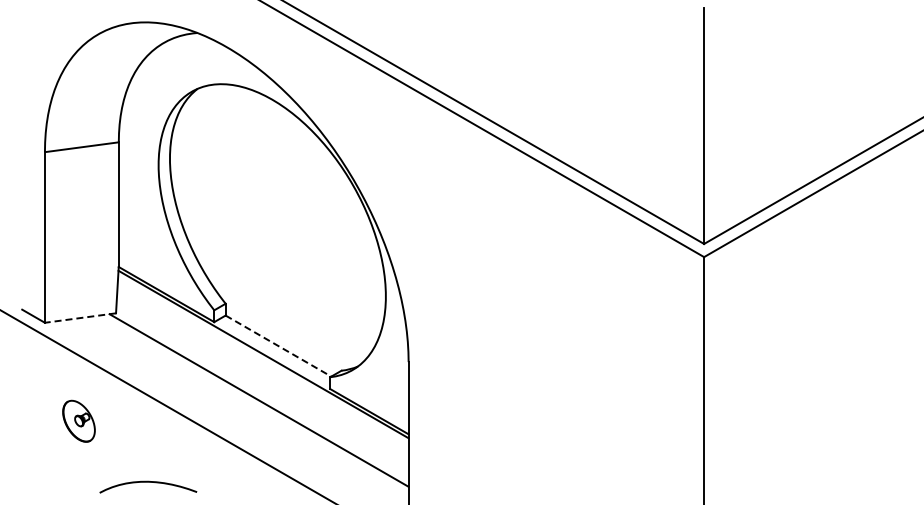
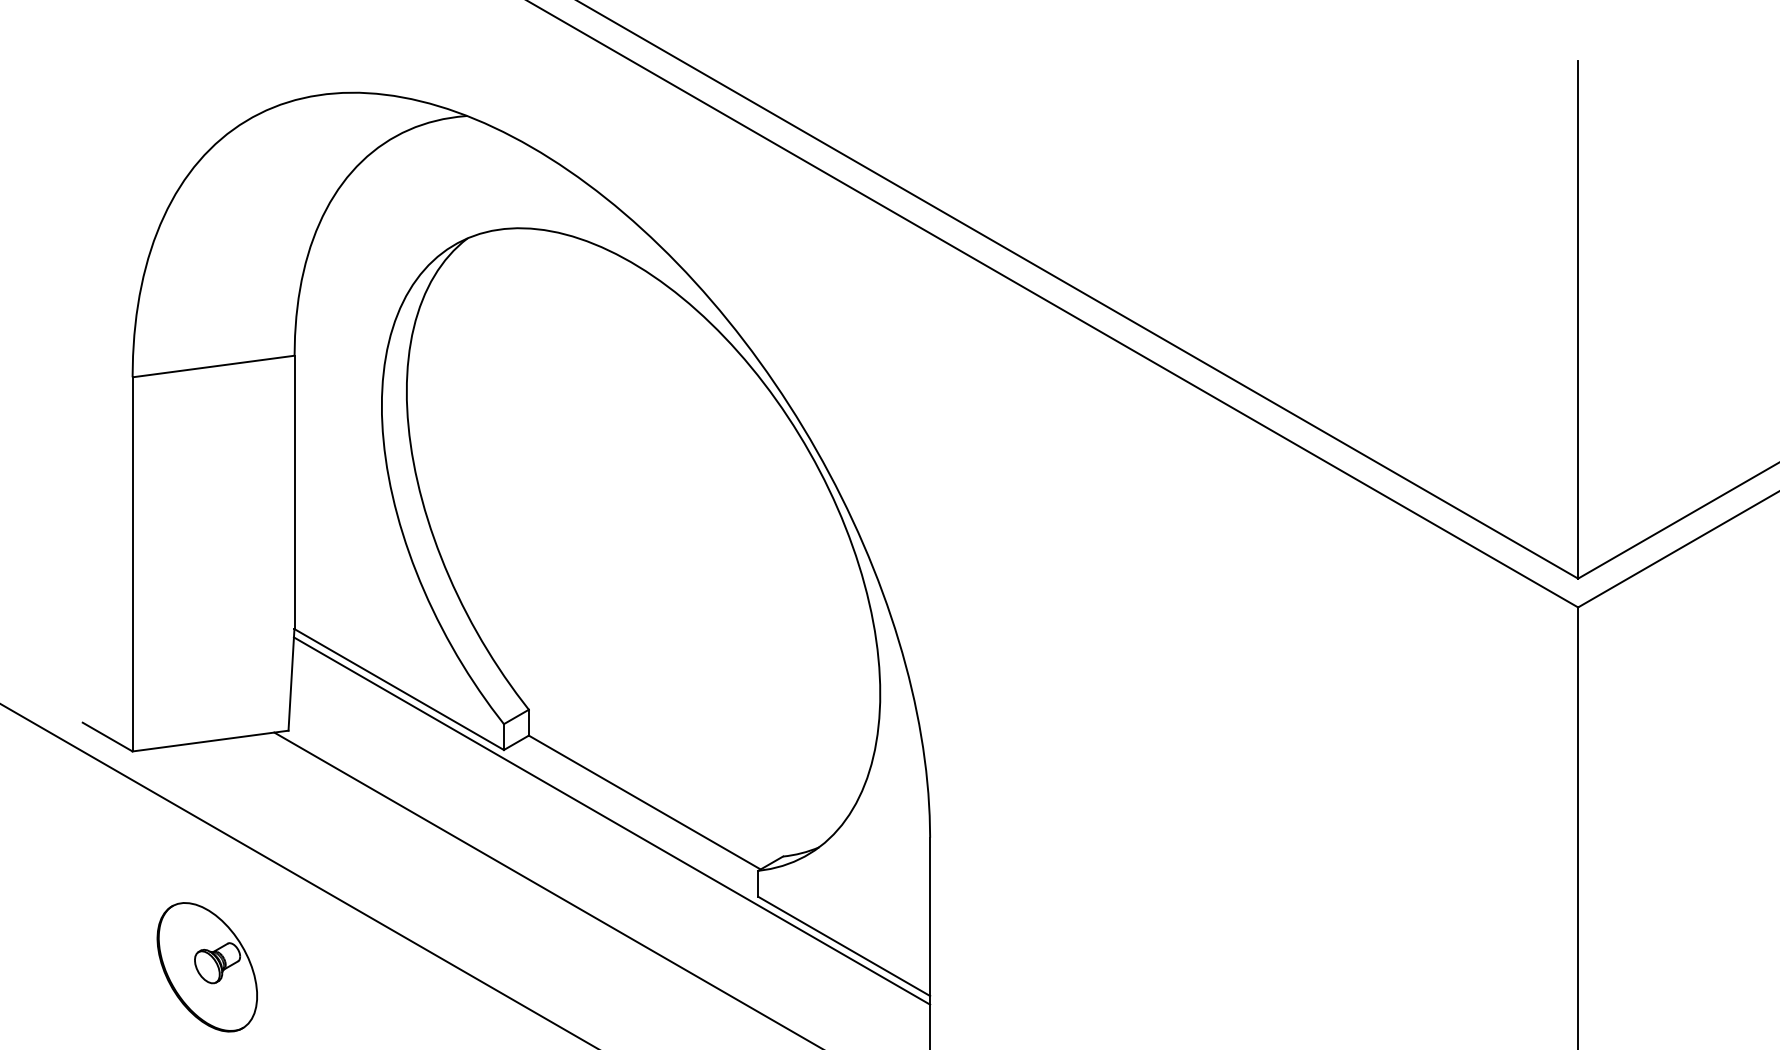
line: (80, 318) -> (210, 742), dashed -> solid
line: (278, 346) -> (644, 803), dashed -> solid
part: (78, 421) -> (206, 967), size x1.43

